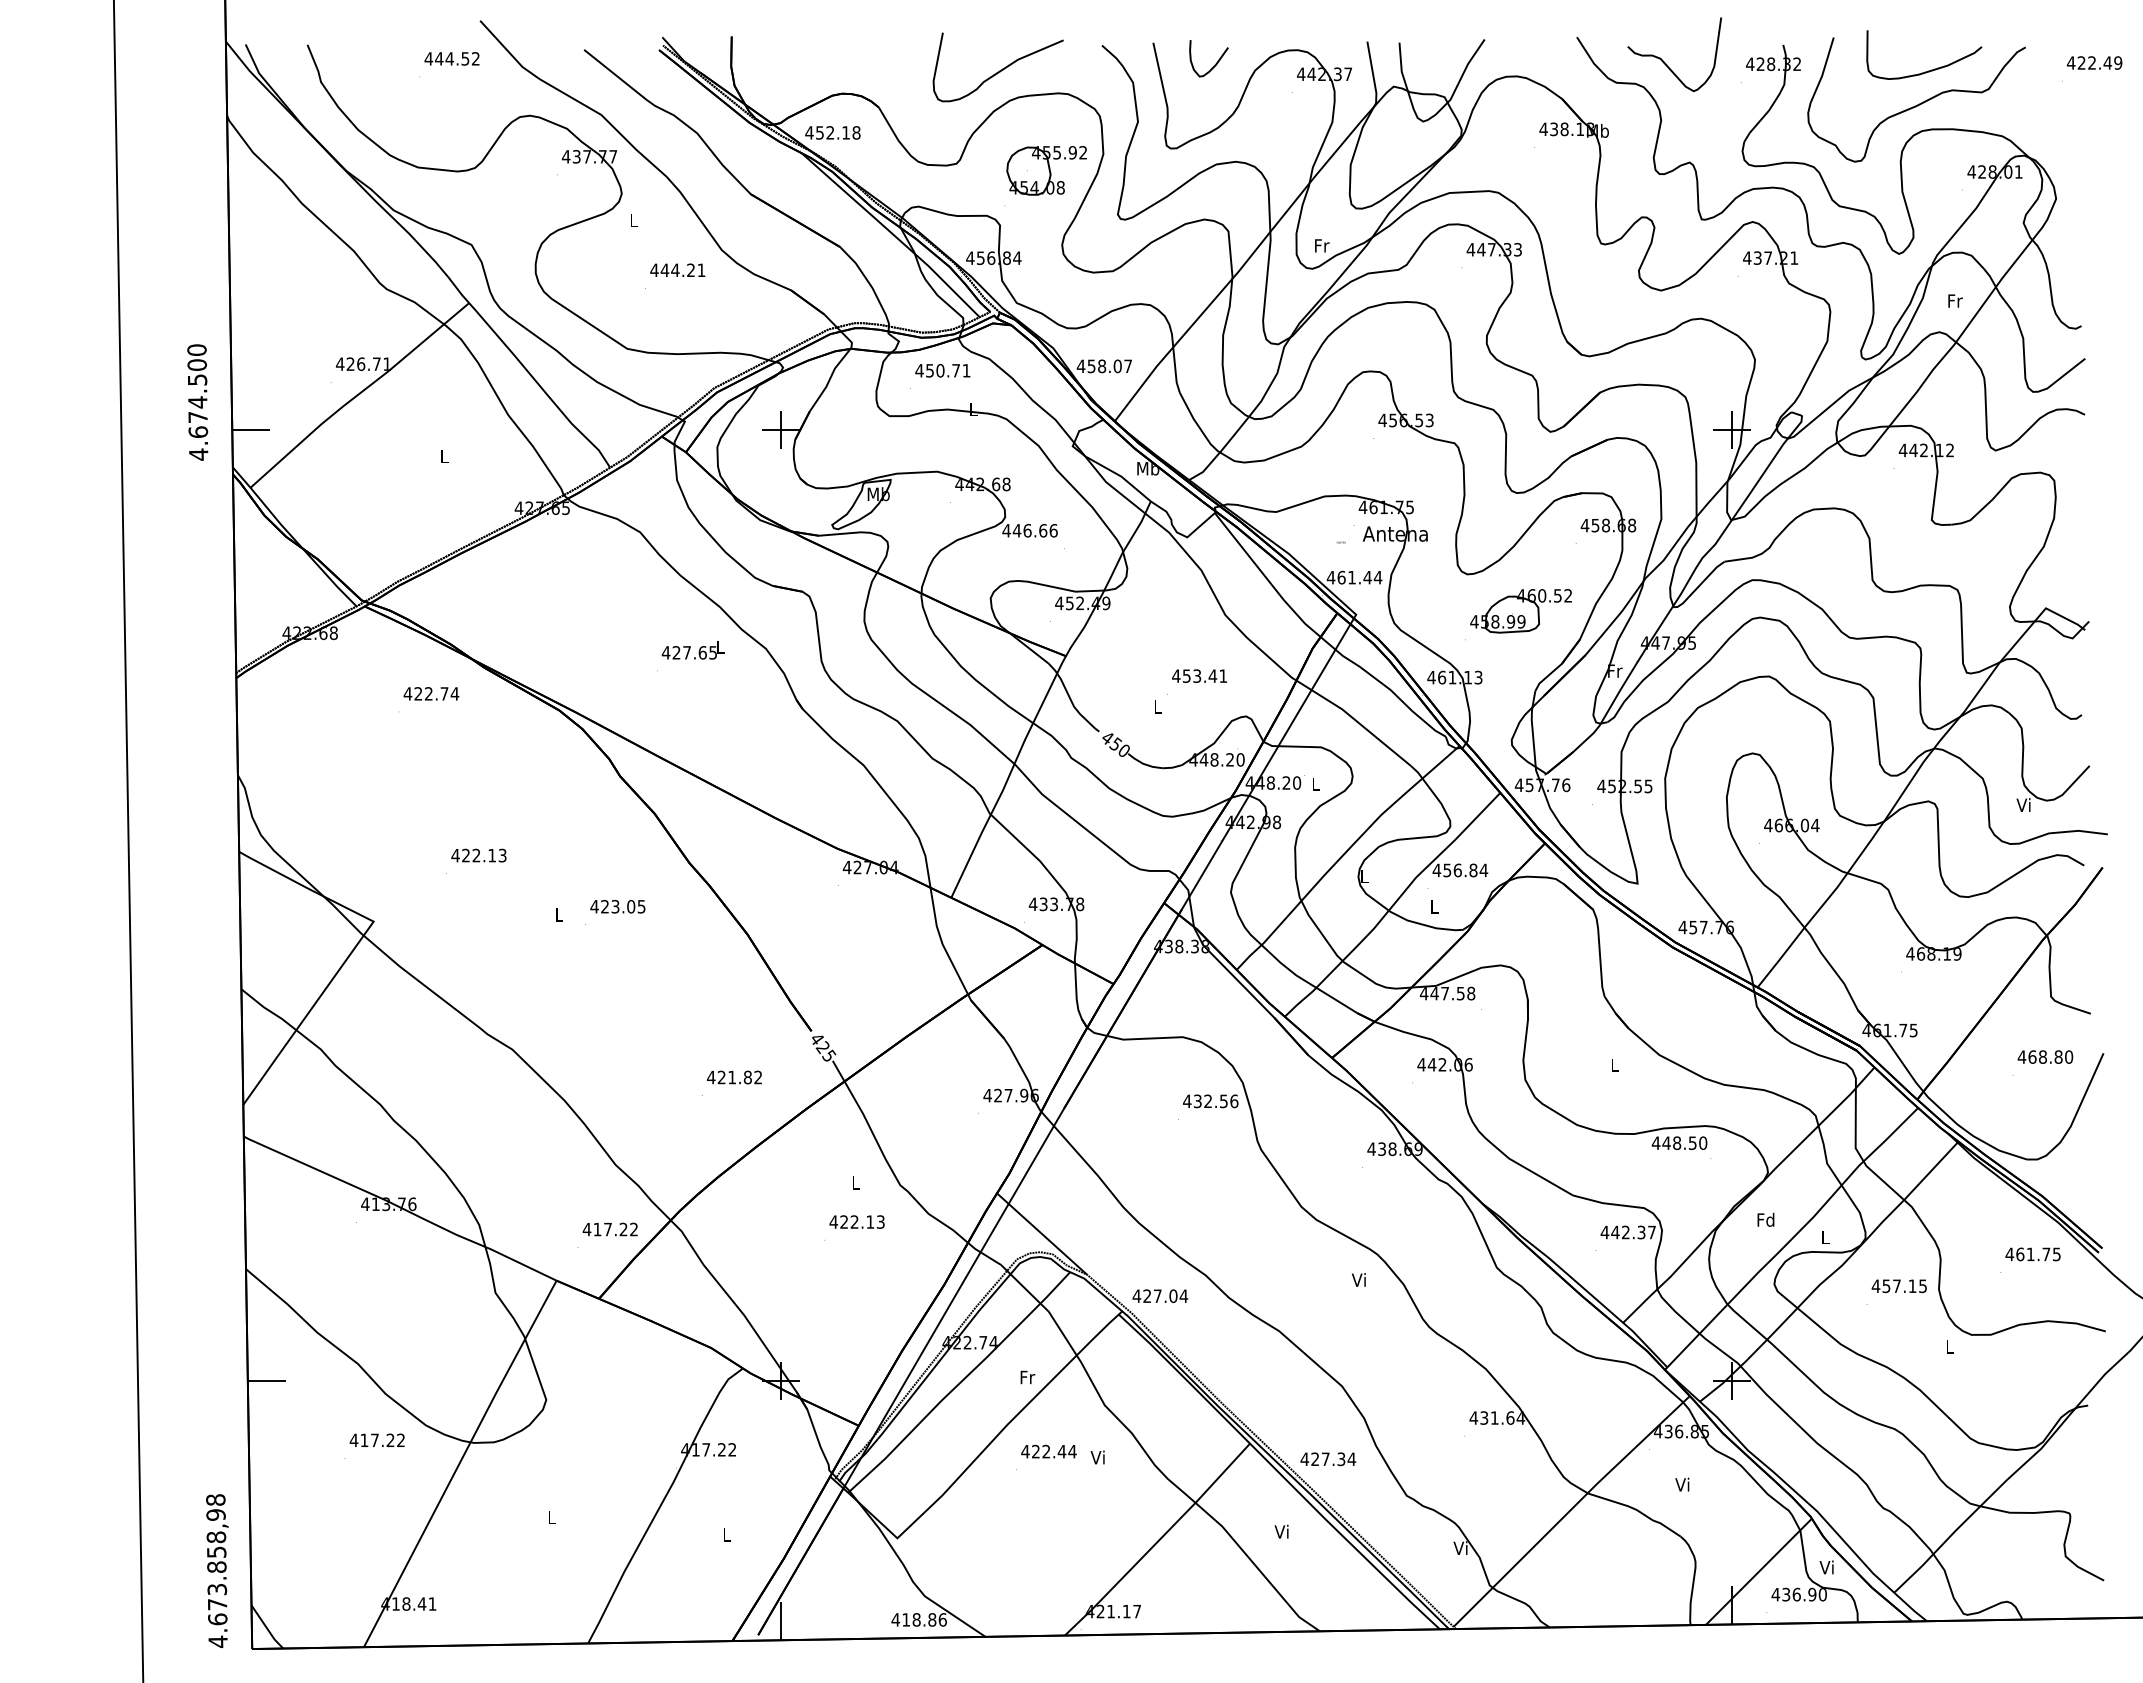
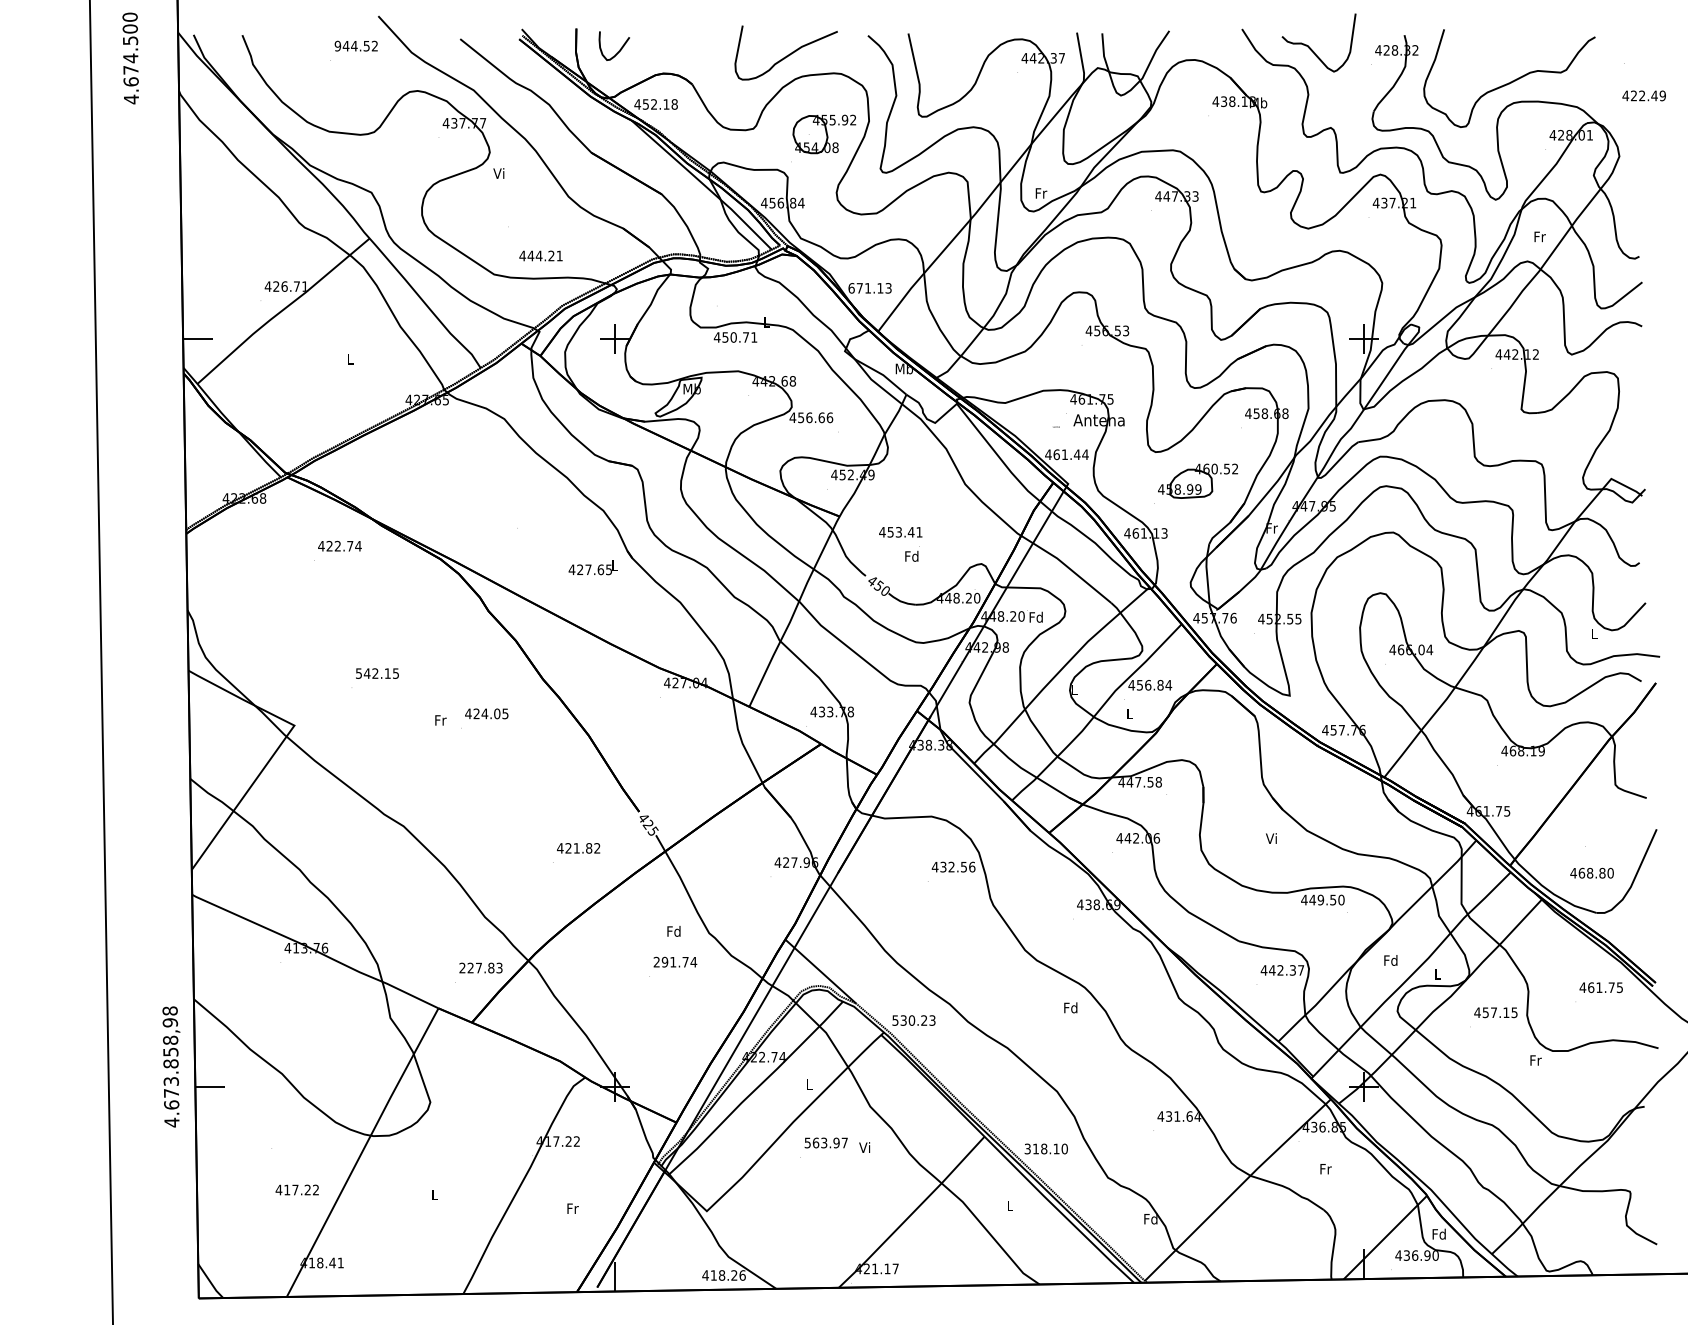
text: (428, 58) -> (337, 45), 444.52 -> 944.52
text: (2094, 62) -> (1644, 95), moved
curve: (1215, 63) -> (619, 49), moved
curve: (1928, 70) -> (1518, 55), removed
text: (633, 220) -> (499, 173), L -> Vi
text: (677, 269) -> (540, 255), moved
text: (1104, 366) -> (869, 288), 458.07 -> 671.13
text: (942, 370) -> (735, 337), moved
text: (197, 402) -> (130, 58), moved
text: (1016, 530) -> (800, 417), 446.66 -> 456.66
text: (692, 650) -> (592, 568), moved
text: (1199, 675) -> (900, 531), moved
text: (1157, 706) -> (911, 556), L -> Fd
text: (1315, 784) -> (1036, 617), L -> Fd
text: (2023, 804) -> (1593, 633), Vi -> L
text: (478, 855) -> (377, 673), 422.13 -> 542.15
text: (615, 906) -> (484, 713), 423.05 -> 424.05
text: (559, 914) -> (440, 719), L -> Fr
text: (2045, 1056) -> (1592, 872), moved
text: (1614, 1064) -> (1271, 838), L -> Vi
text: (1677, 1142) -> (1321, 899), 448.50 -> 449.50
text: (855, 1182) -> (673, 931), L -> Fd
text: (857, 1221) -> (675, 961), 422.13 -> 291.74
text: (609, 1229) -> (480, 968), 417.22 -> 227.83
text: (1359, 1280) -> (1070, 1008), Vi -> Fd
text: (1160, 1296) -> (914, 1020), 427.04 -> 530.23
text: (1950, 1346) -> (1536, 1060), L -> Fr
text: (1027, 1377) -> (809, 1084), Fr -> L
text: (376, 1439) -> (296, 1189), moved
text: (1048, 1451) -> (825, 1142), 422.44 -> 563.97
text: (1328, 1459) -> (1046, 1149), 427.34 -> 318.10
text: (1682, 1484) -> (1325, 1168), Vi -> Fr
text: (1281, 1531) -> (1009, 1205), Vi -> L
text: (727, 1534) -> (573, 1208), L -> Fr
text: (1460, 1548) -> (1150, 1219), Vi -> Fd
text: (1827, 1567) -> (1439, 1234), Vi -> Fd
text: (217, 1570) -> (171, 1066), moved
text: (932, 1619) -> (734, 1275), 418.86 -> 418.26

